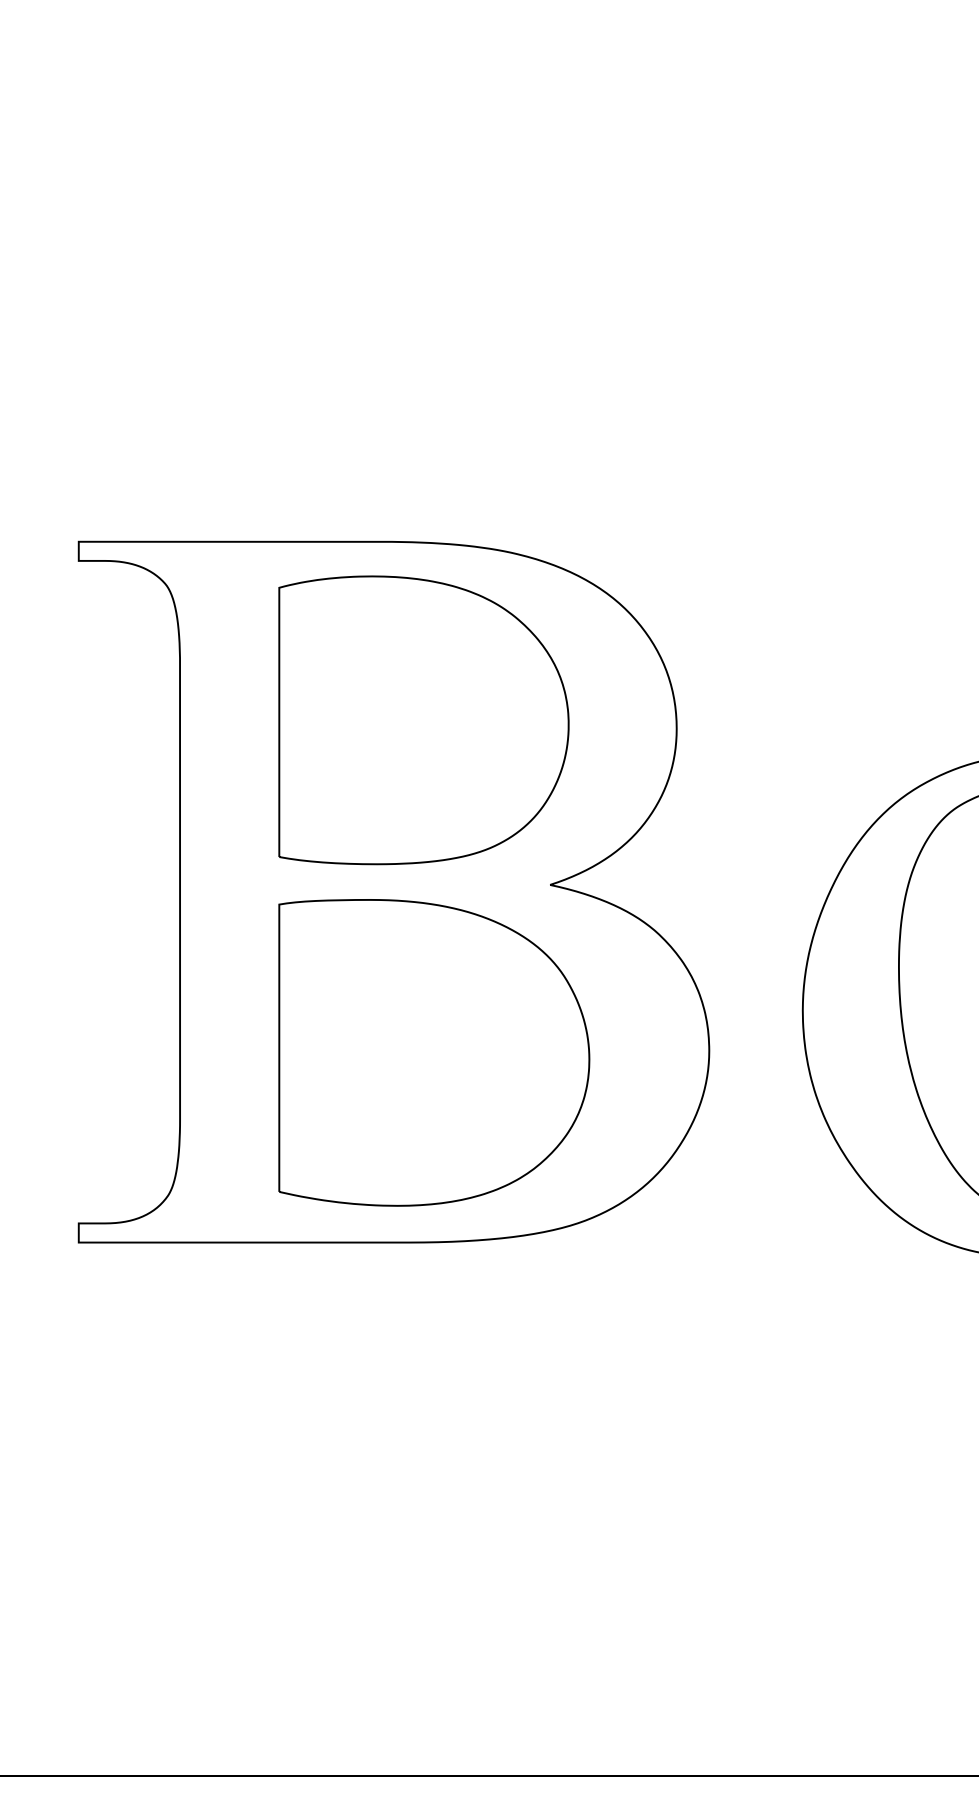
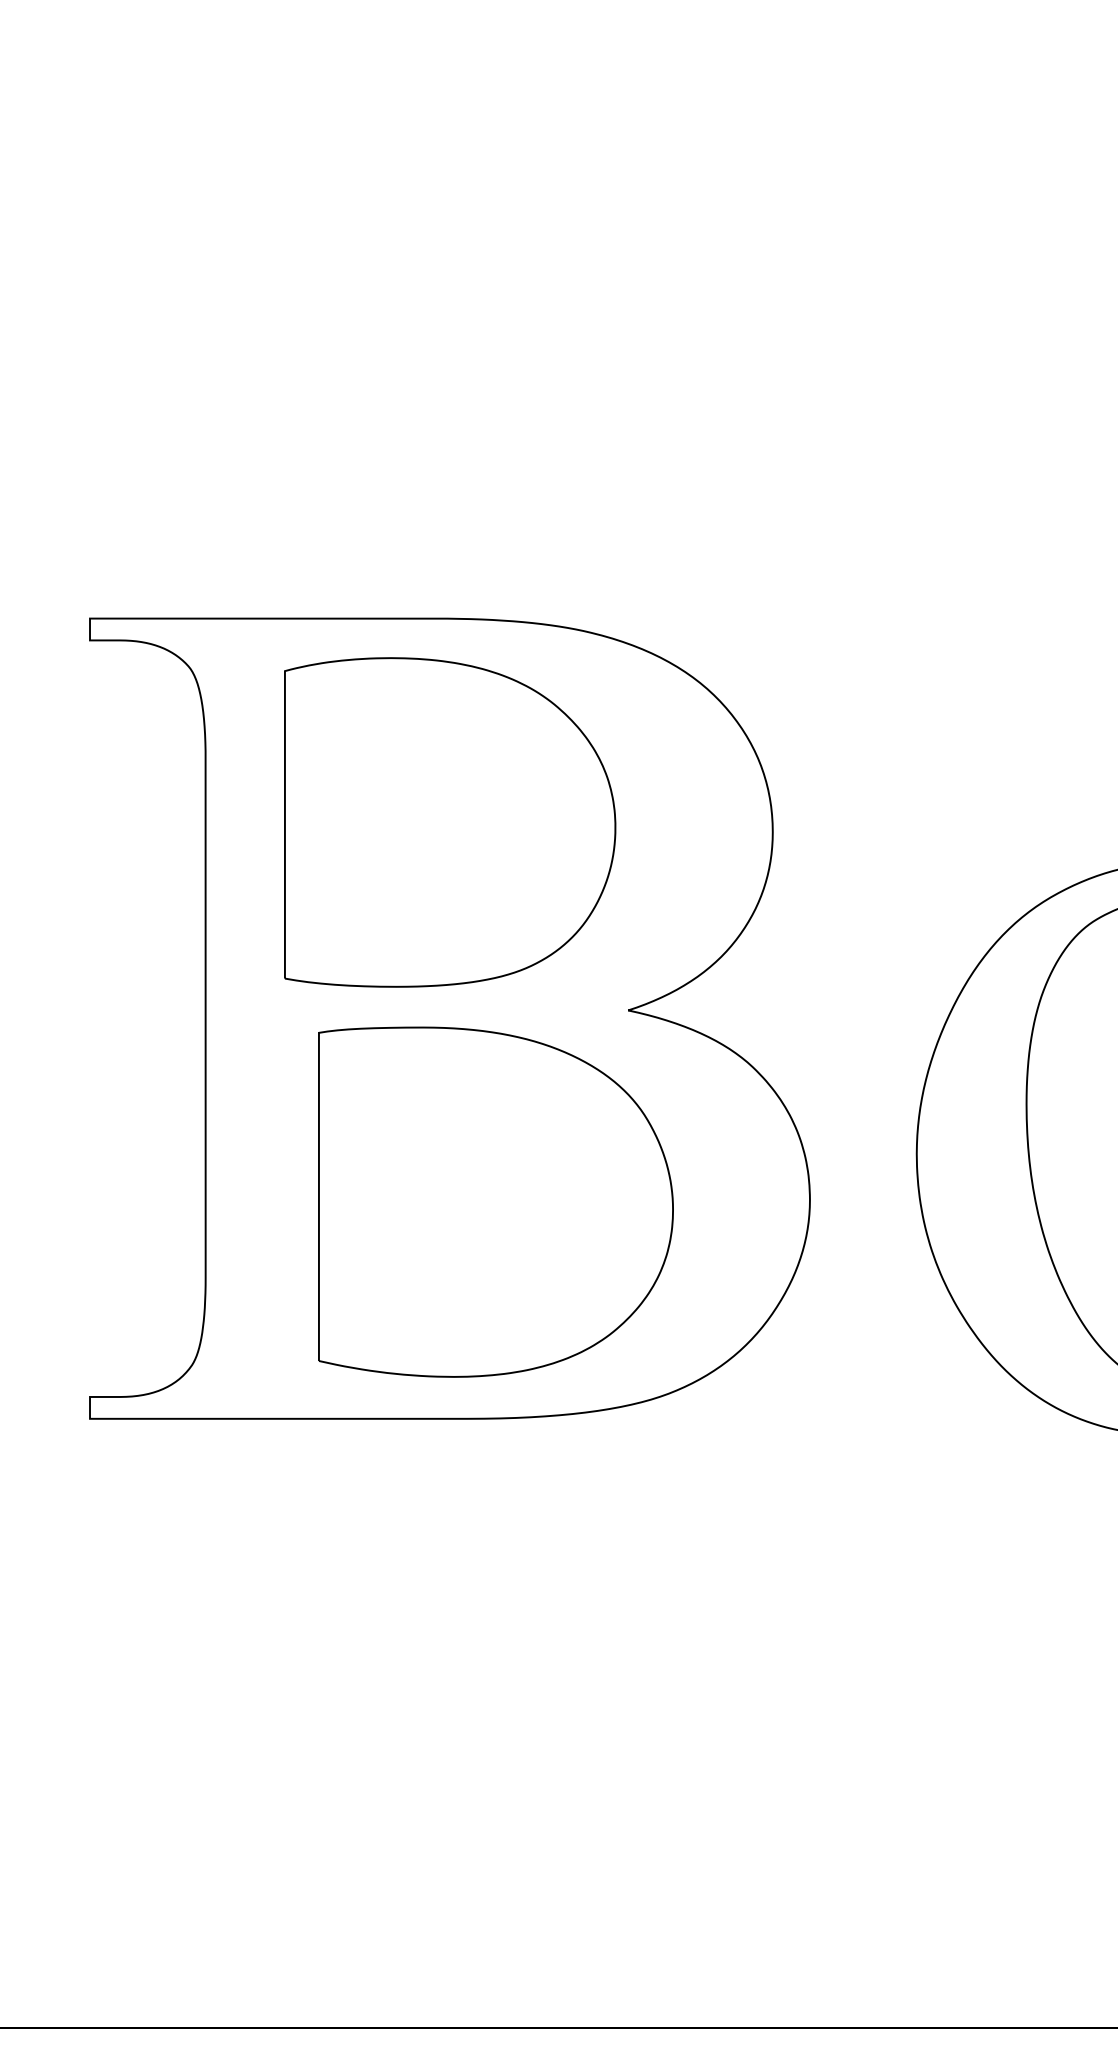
part: (424, 720) -> (450, 822), moved

